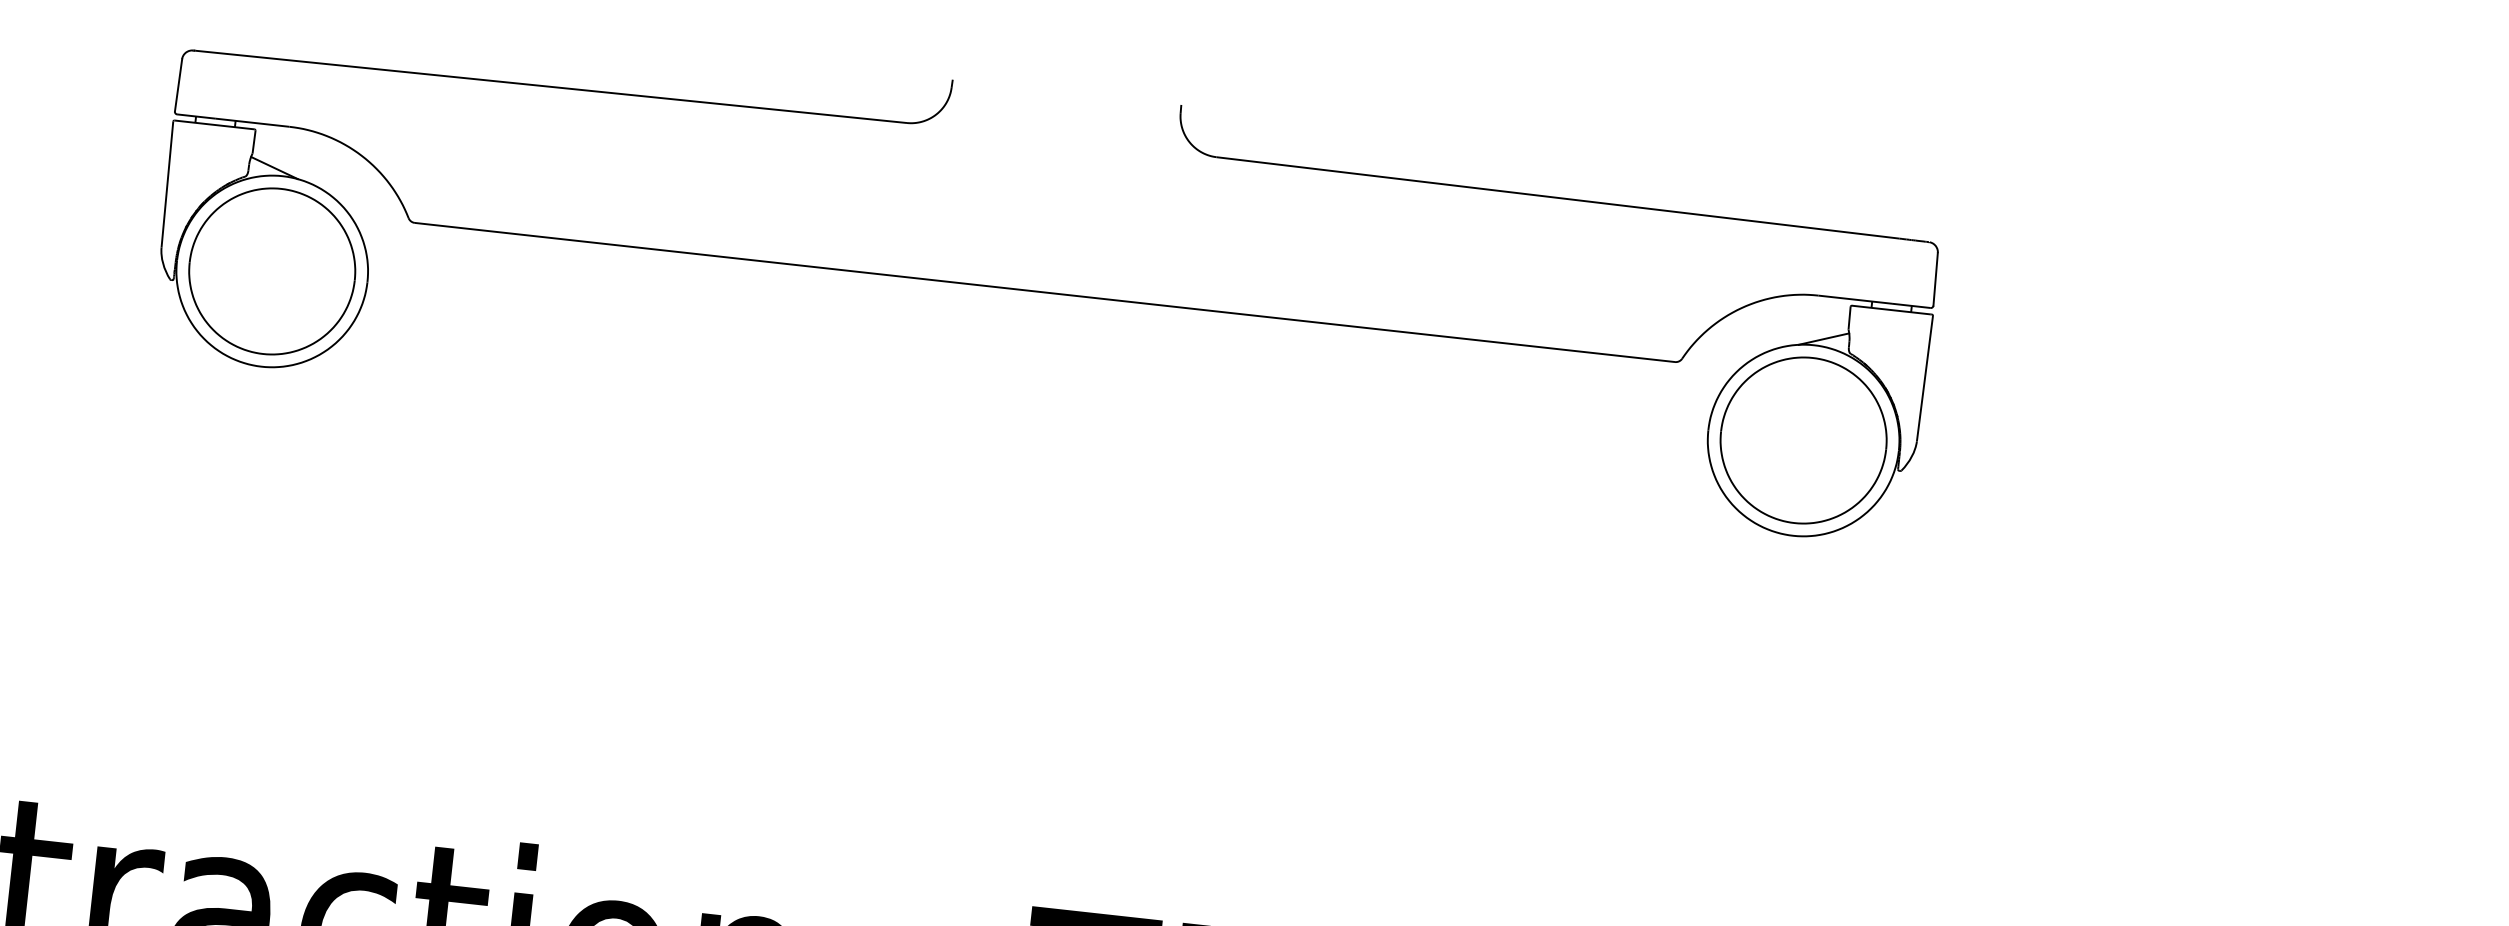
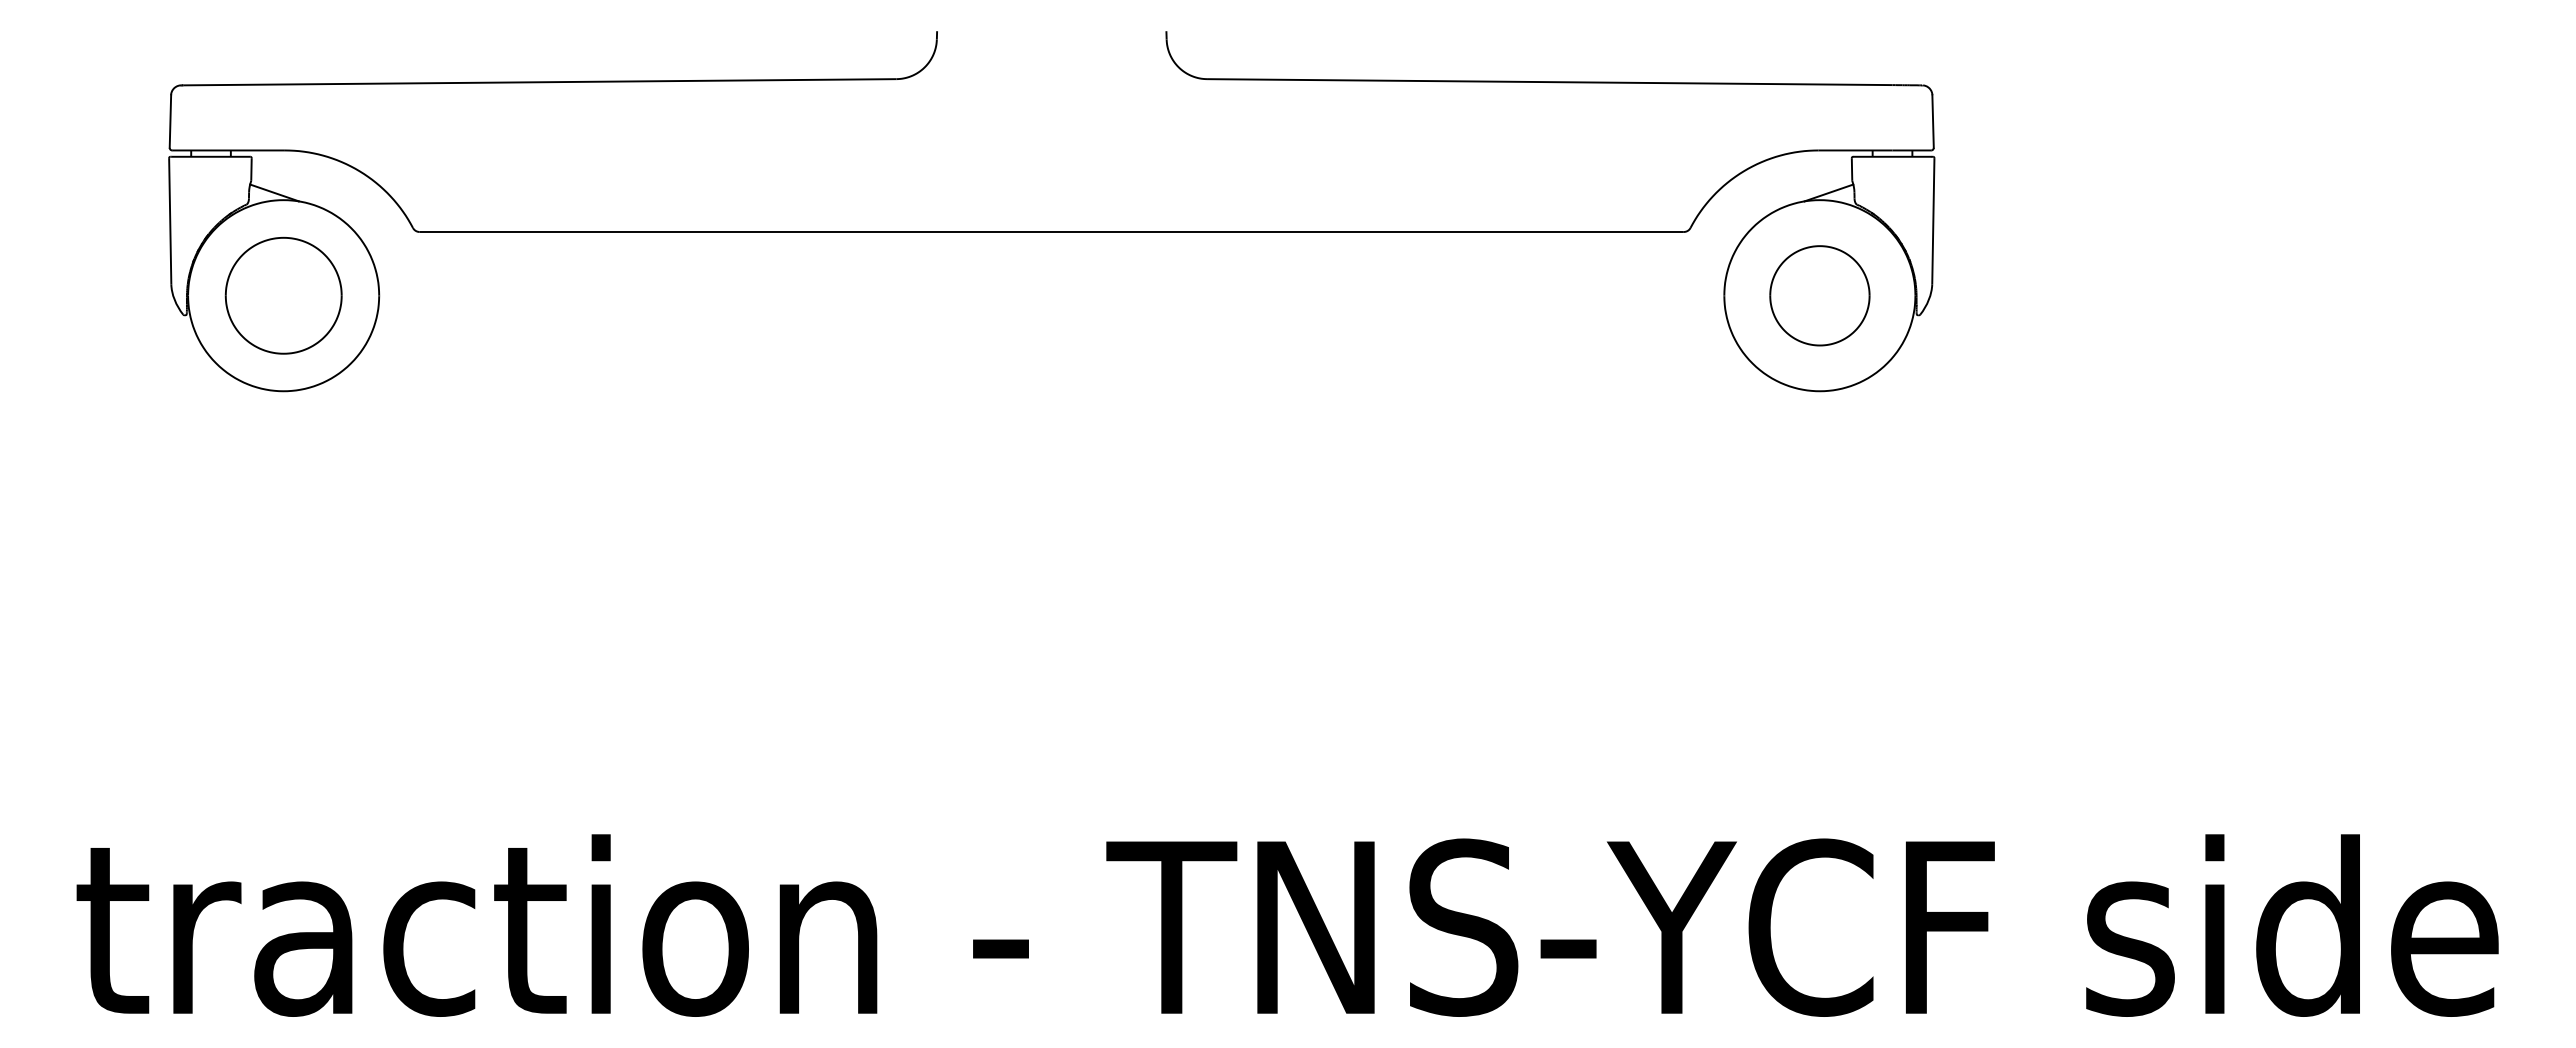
part: (272, 271) -> (283, 295), size x0.7
part: (1803, 440) -> (1819, 295), size x0.6

